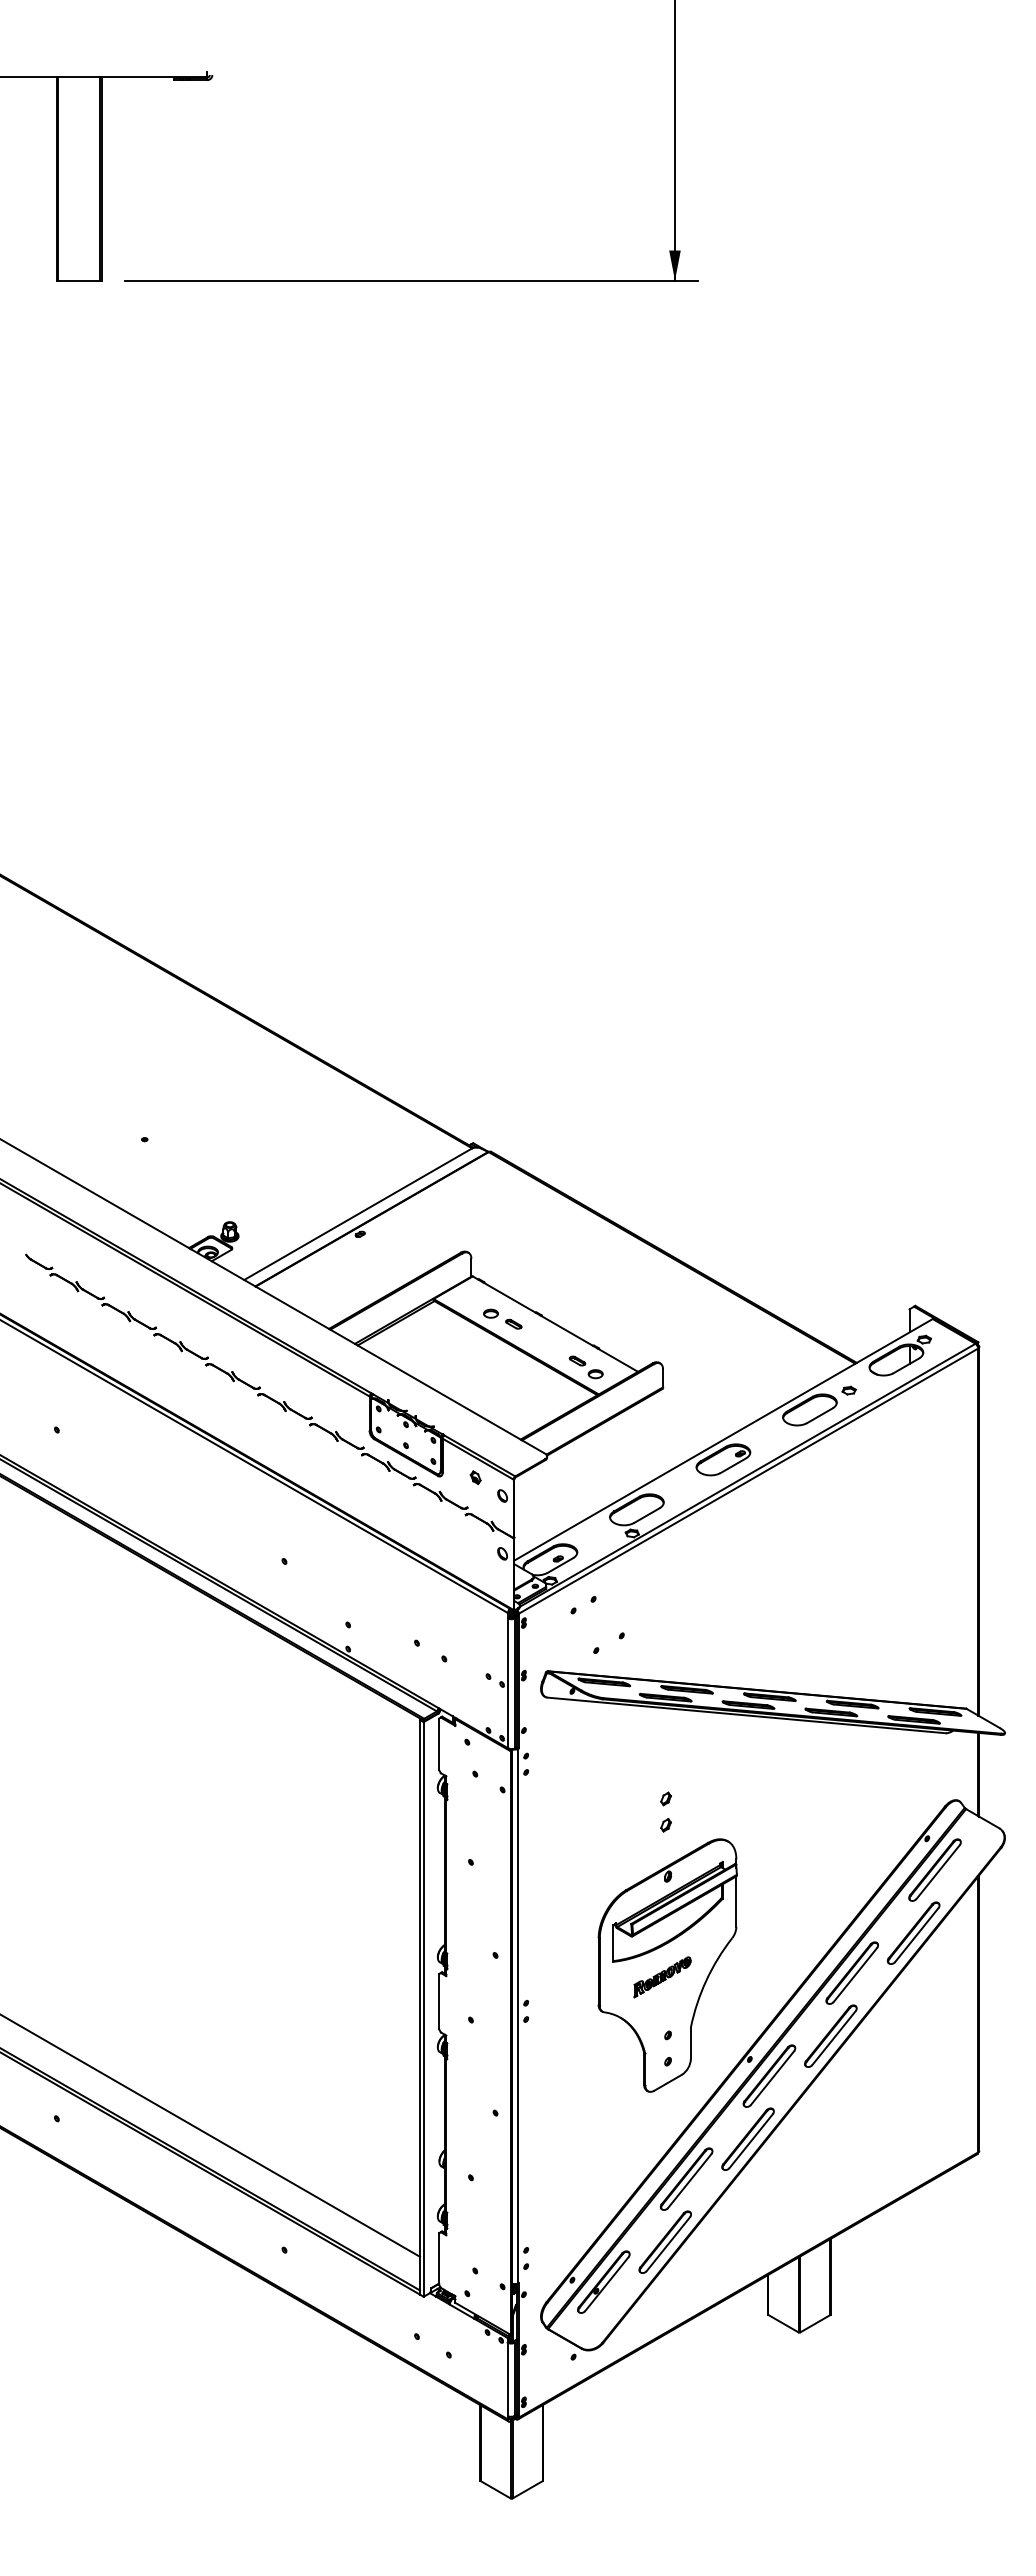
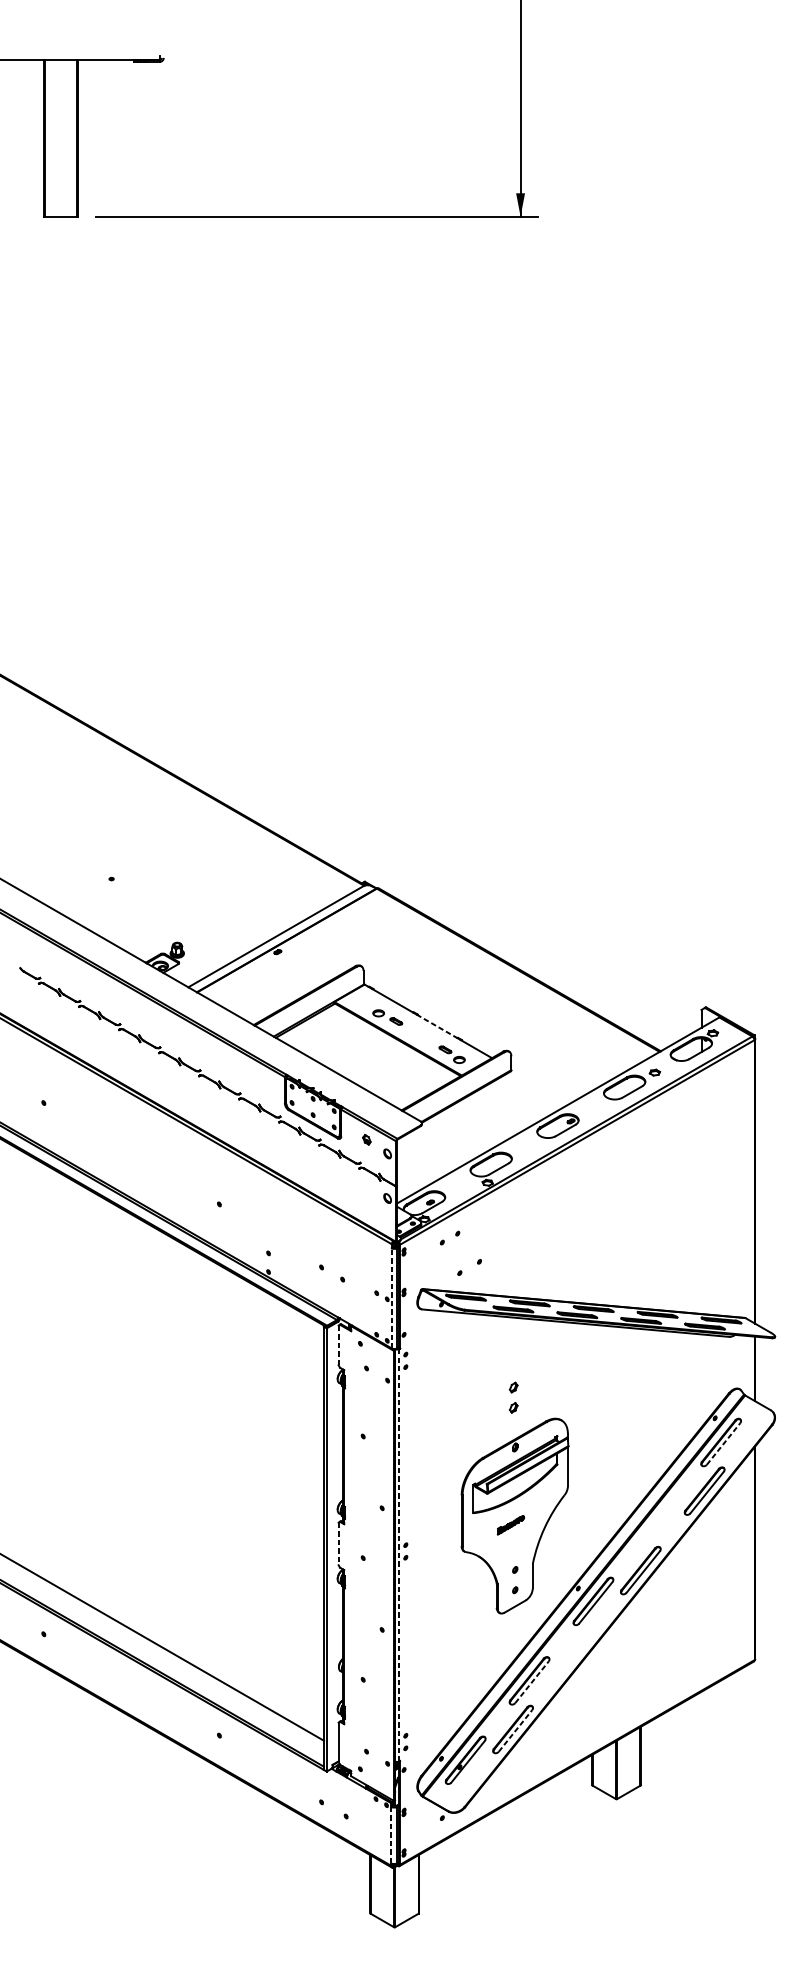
line: (567, 1330) -> (437, 1026), solid -> dashed
line: (508, 1683) -> (392, 1298), solid -> dashed
line: (439, 1744) -> (338, 1345), solid -> dashed
line: (938, 1872) -> (723, 1444), solid -> dashed
part: (851, 1972) -> (656, 1521), removed
part: (662, 1977) -> (510, 1525), size x0.6
line: (439, 2001) -> (338, 1543), solid -> dashed
line: (517, 2016) -> (399, 1555), solid -> dashed
part: (747, 2138) -> (576, 1649), removed
line: (689, 2181) -> (531, 1682), solid -> dashed
line: (668, 2244) -> (515, 1731), solid -> dashed
line: (507, 2379) -> (391, 1835), solid -> dashed

